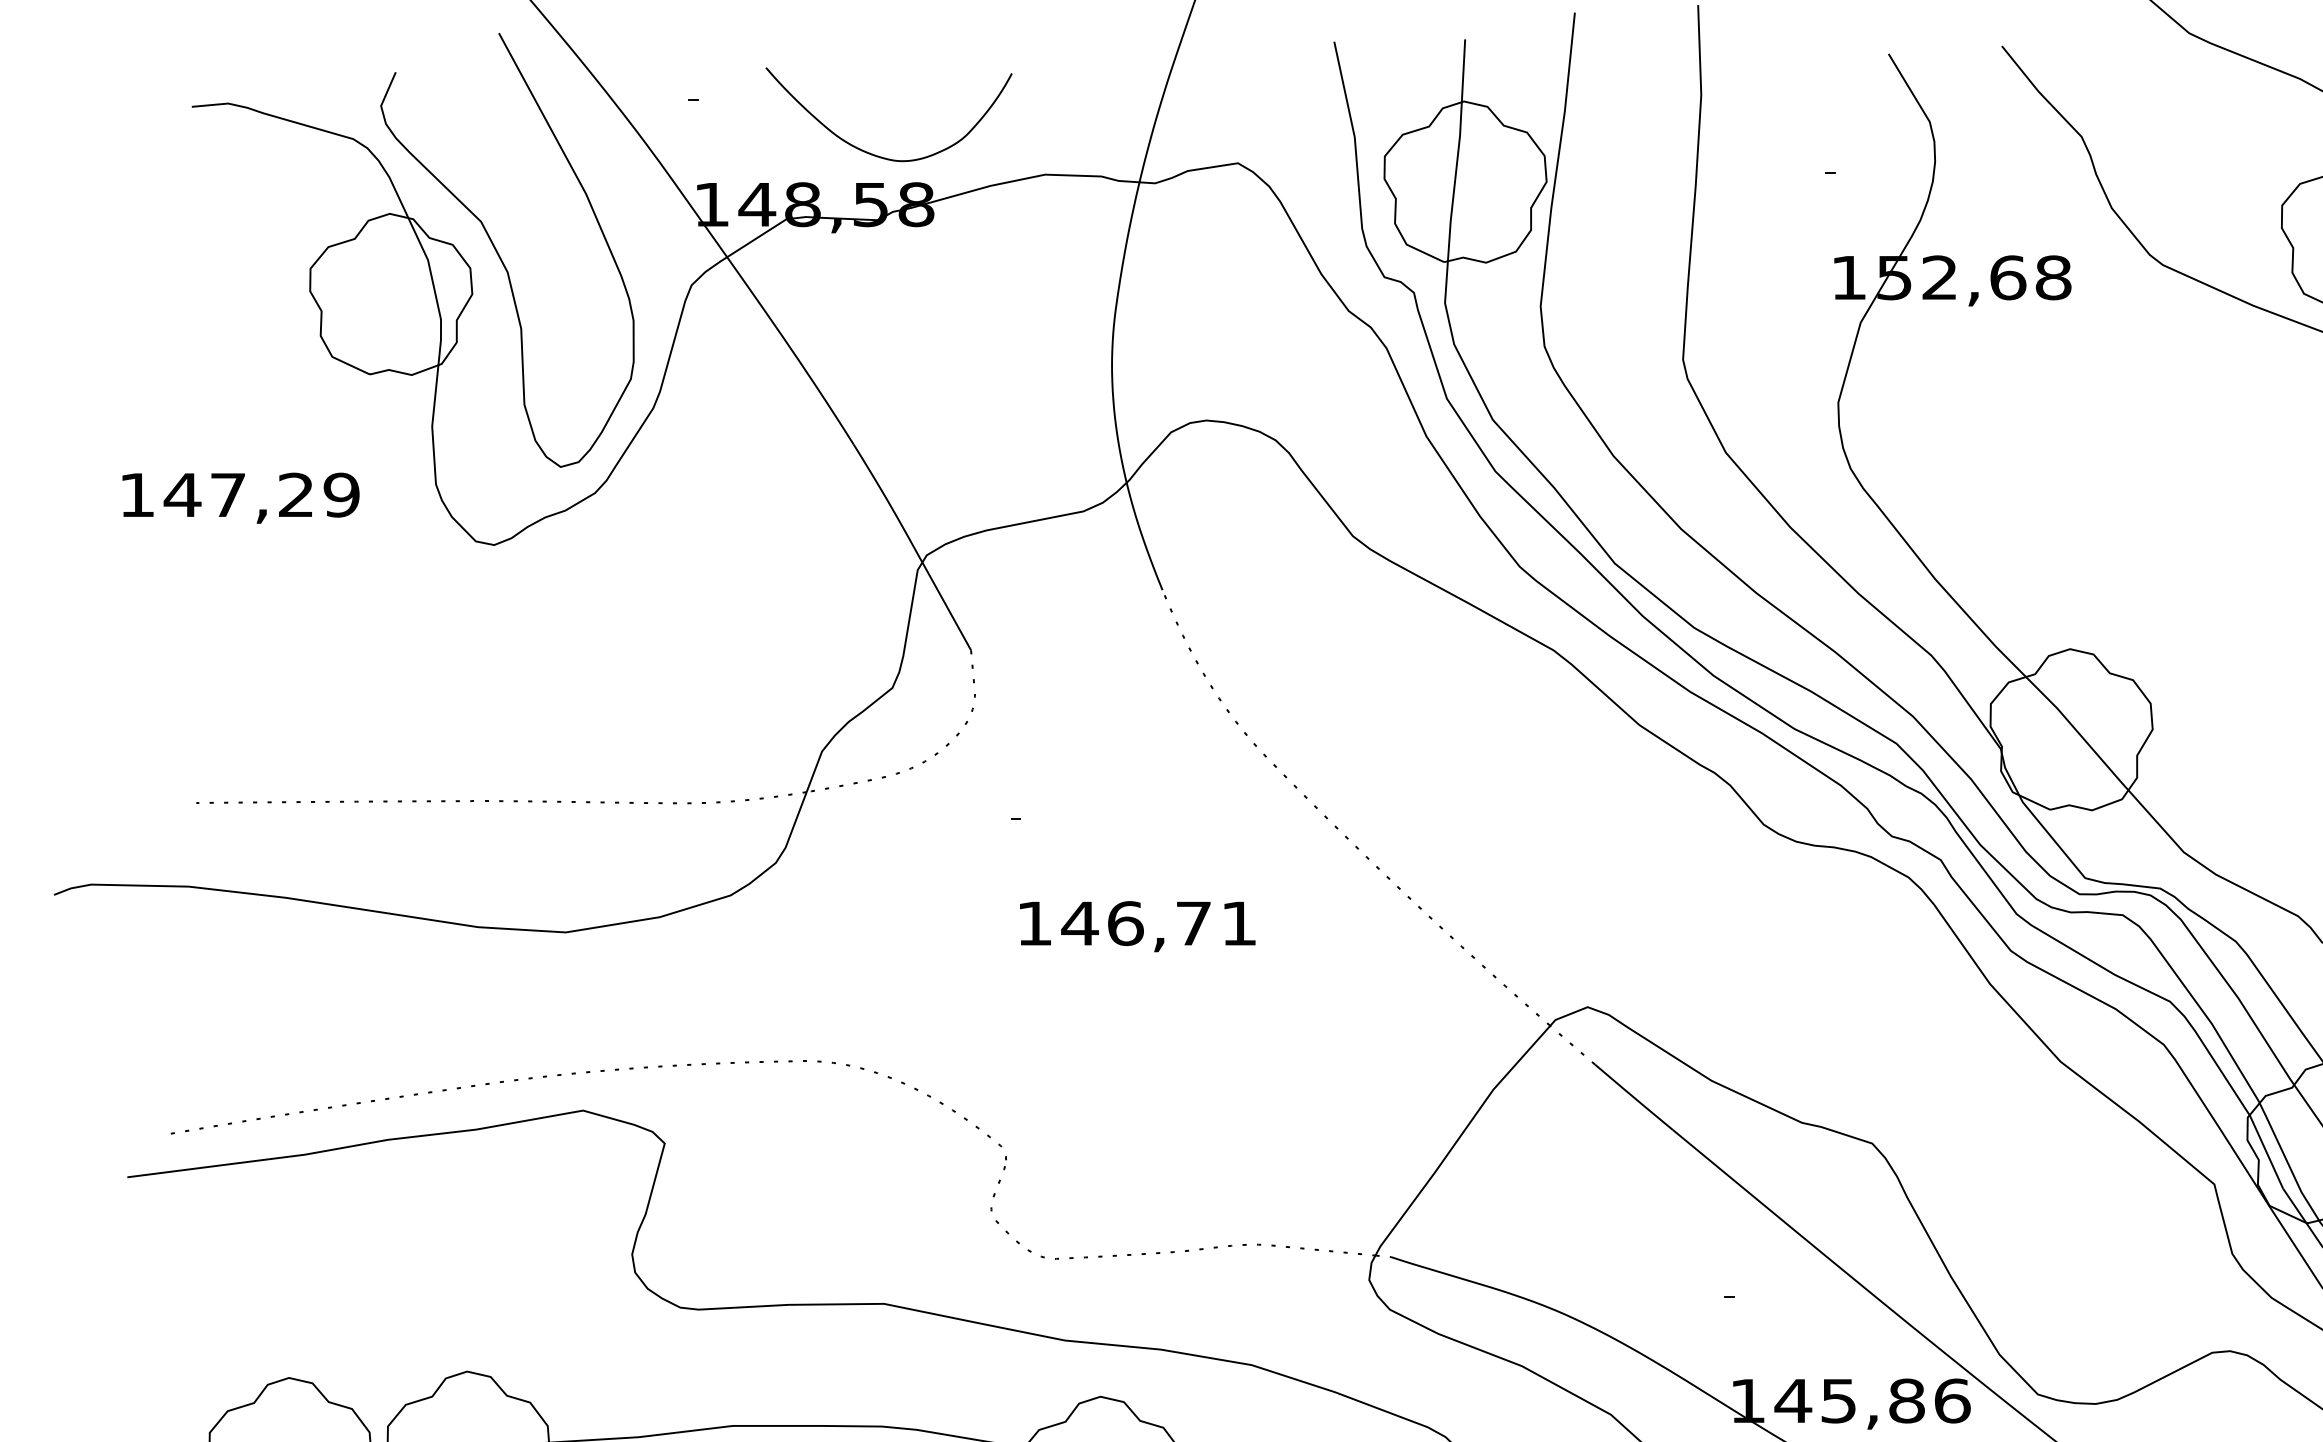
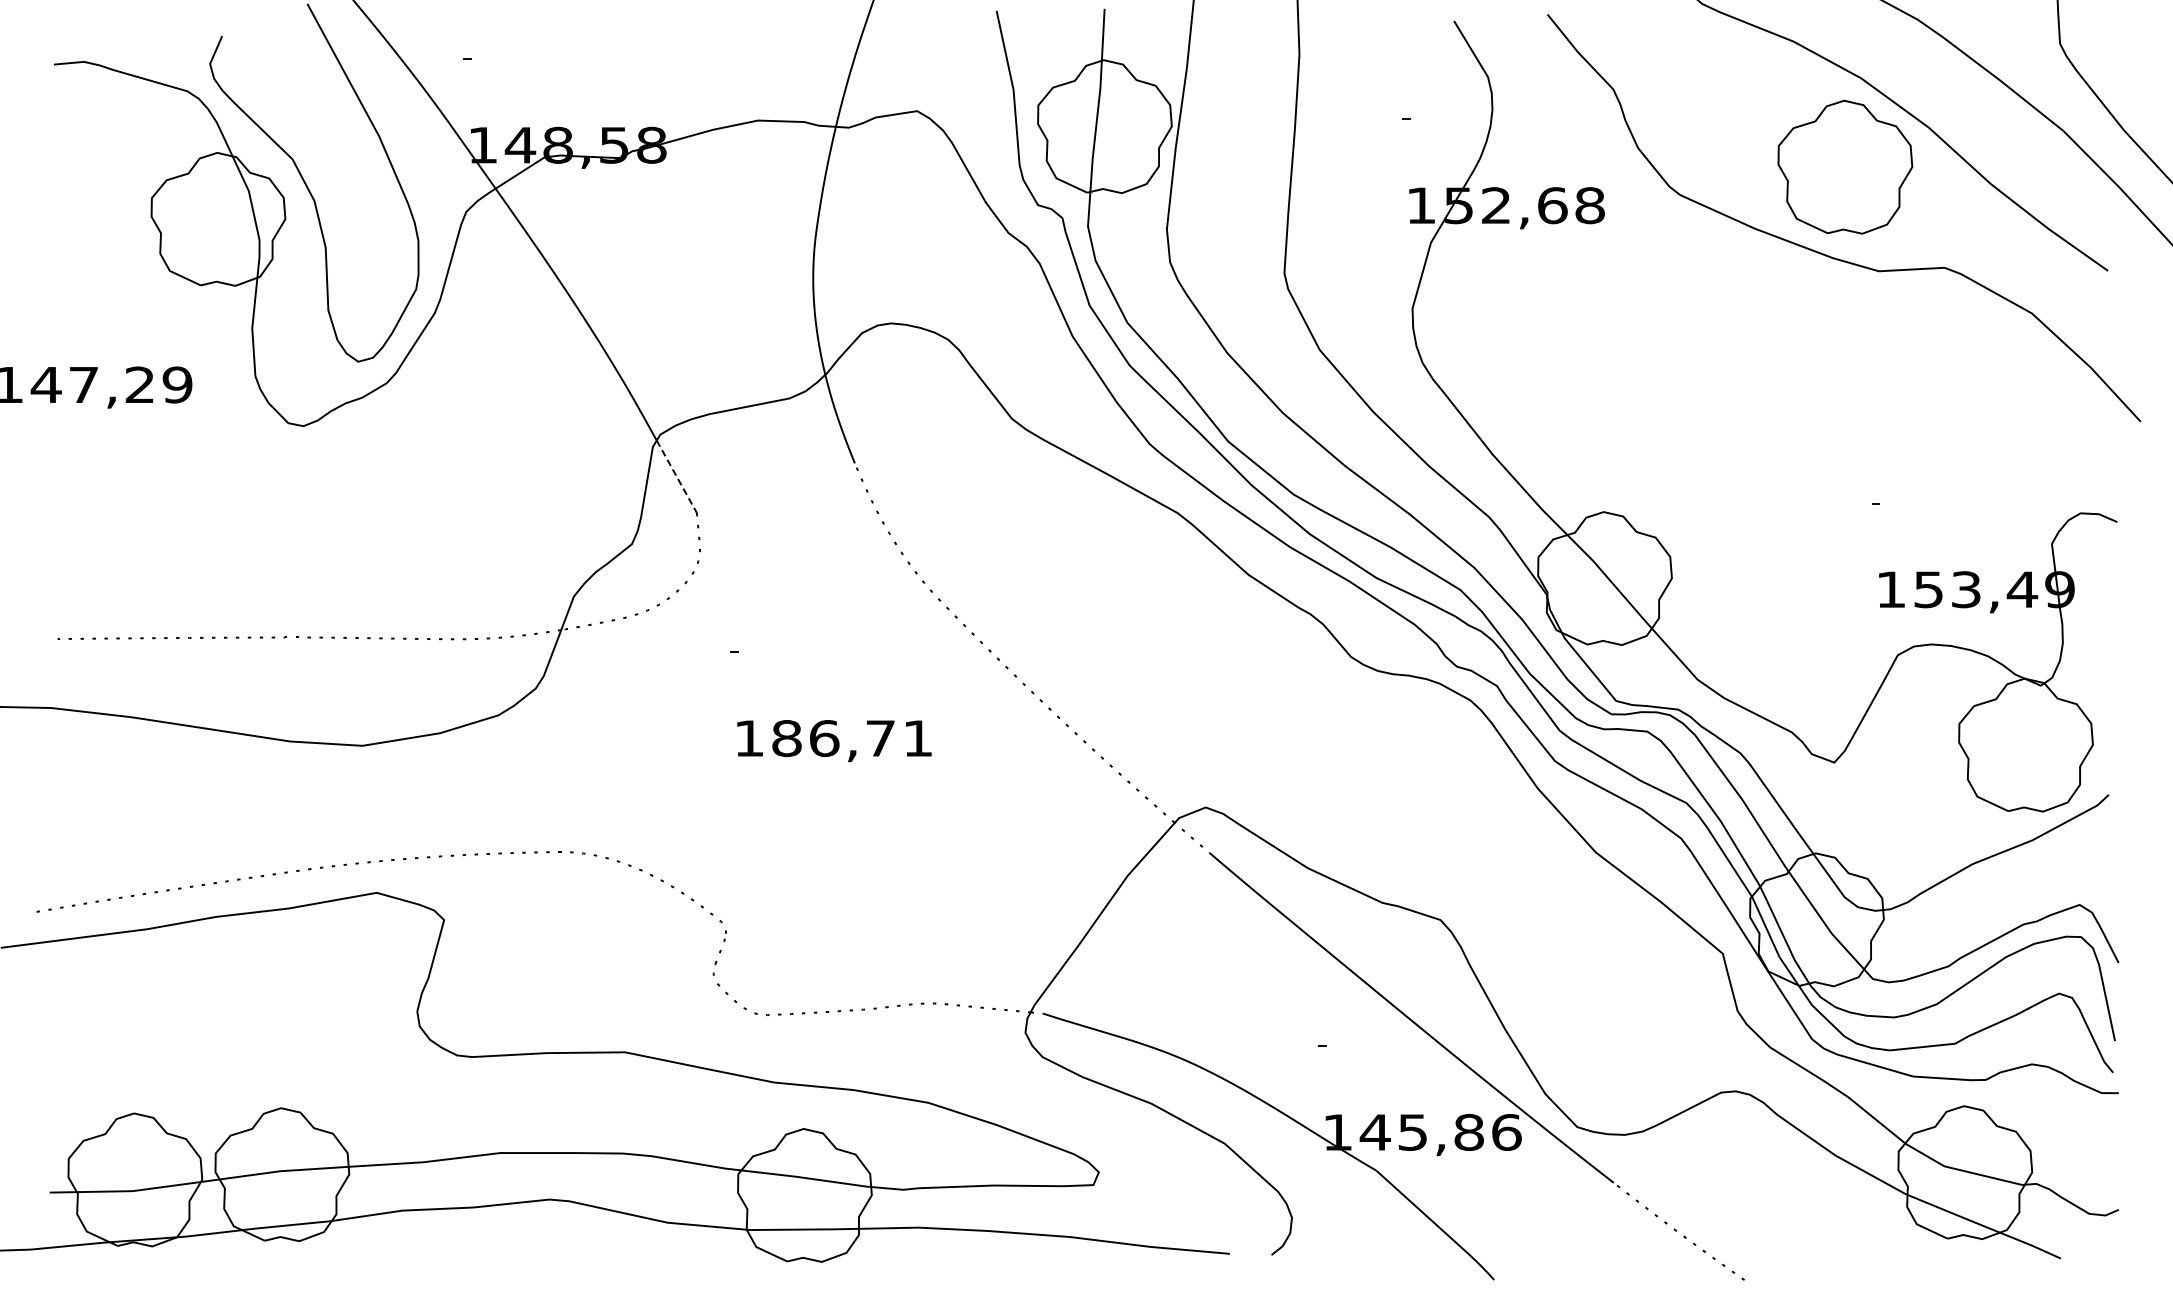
curve: (874, 154) -> (617, 103), removed
line: (946, 606) -> (676, 476), solid -> dashed
text: (1079, 923) -> (786, 738), 146,71 -> 186,71

